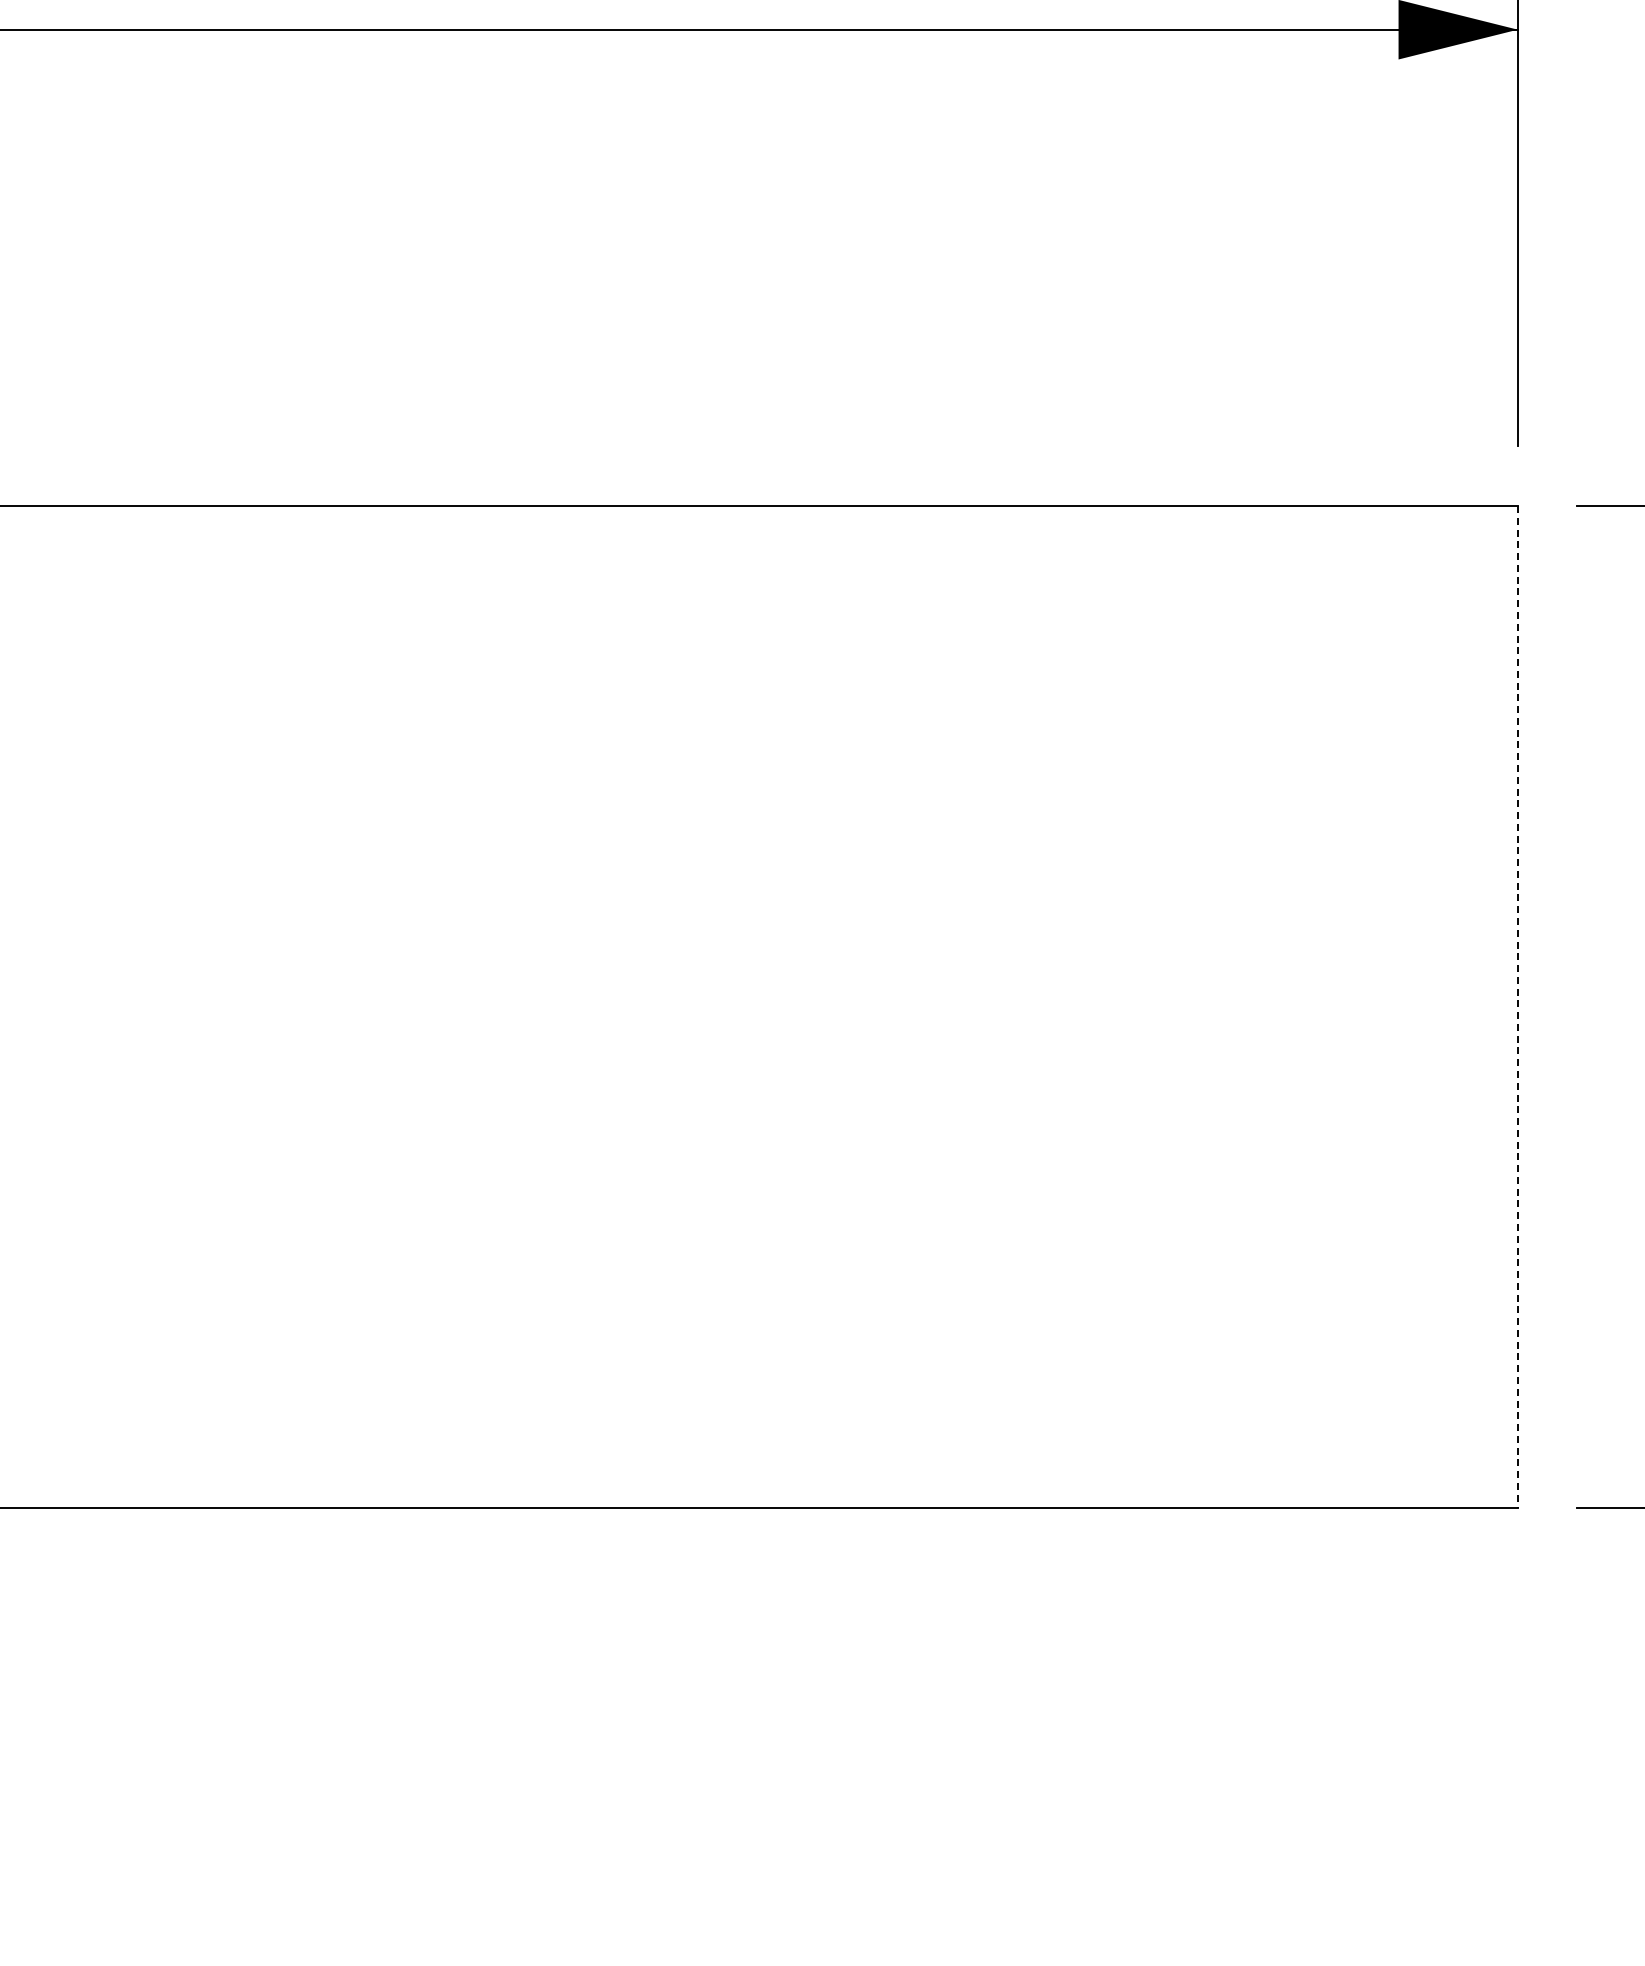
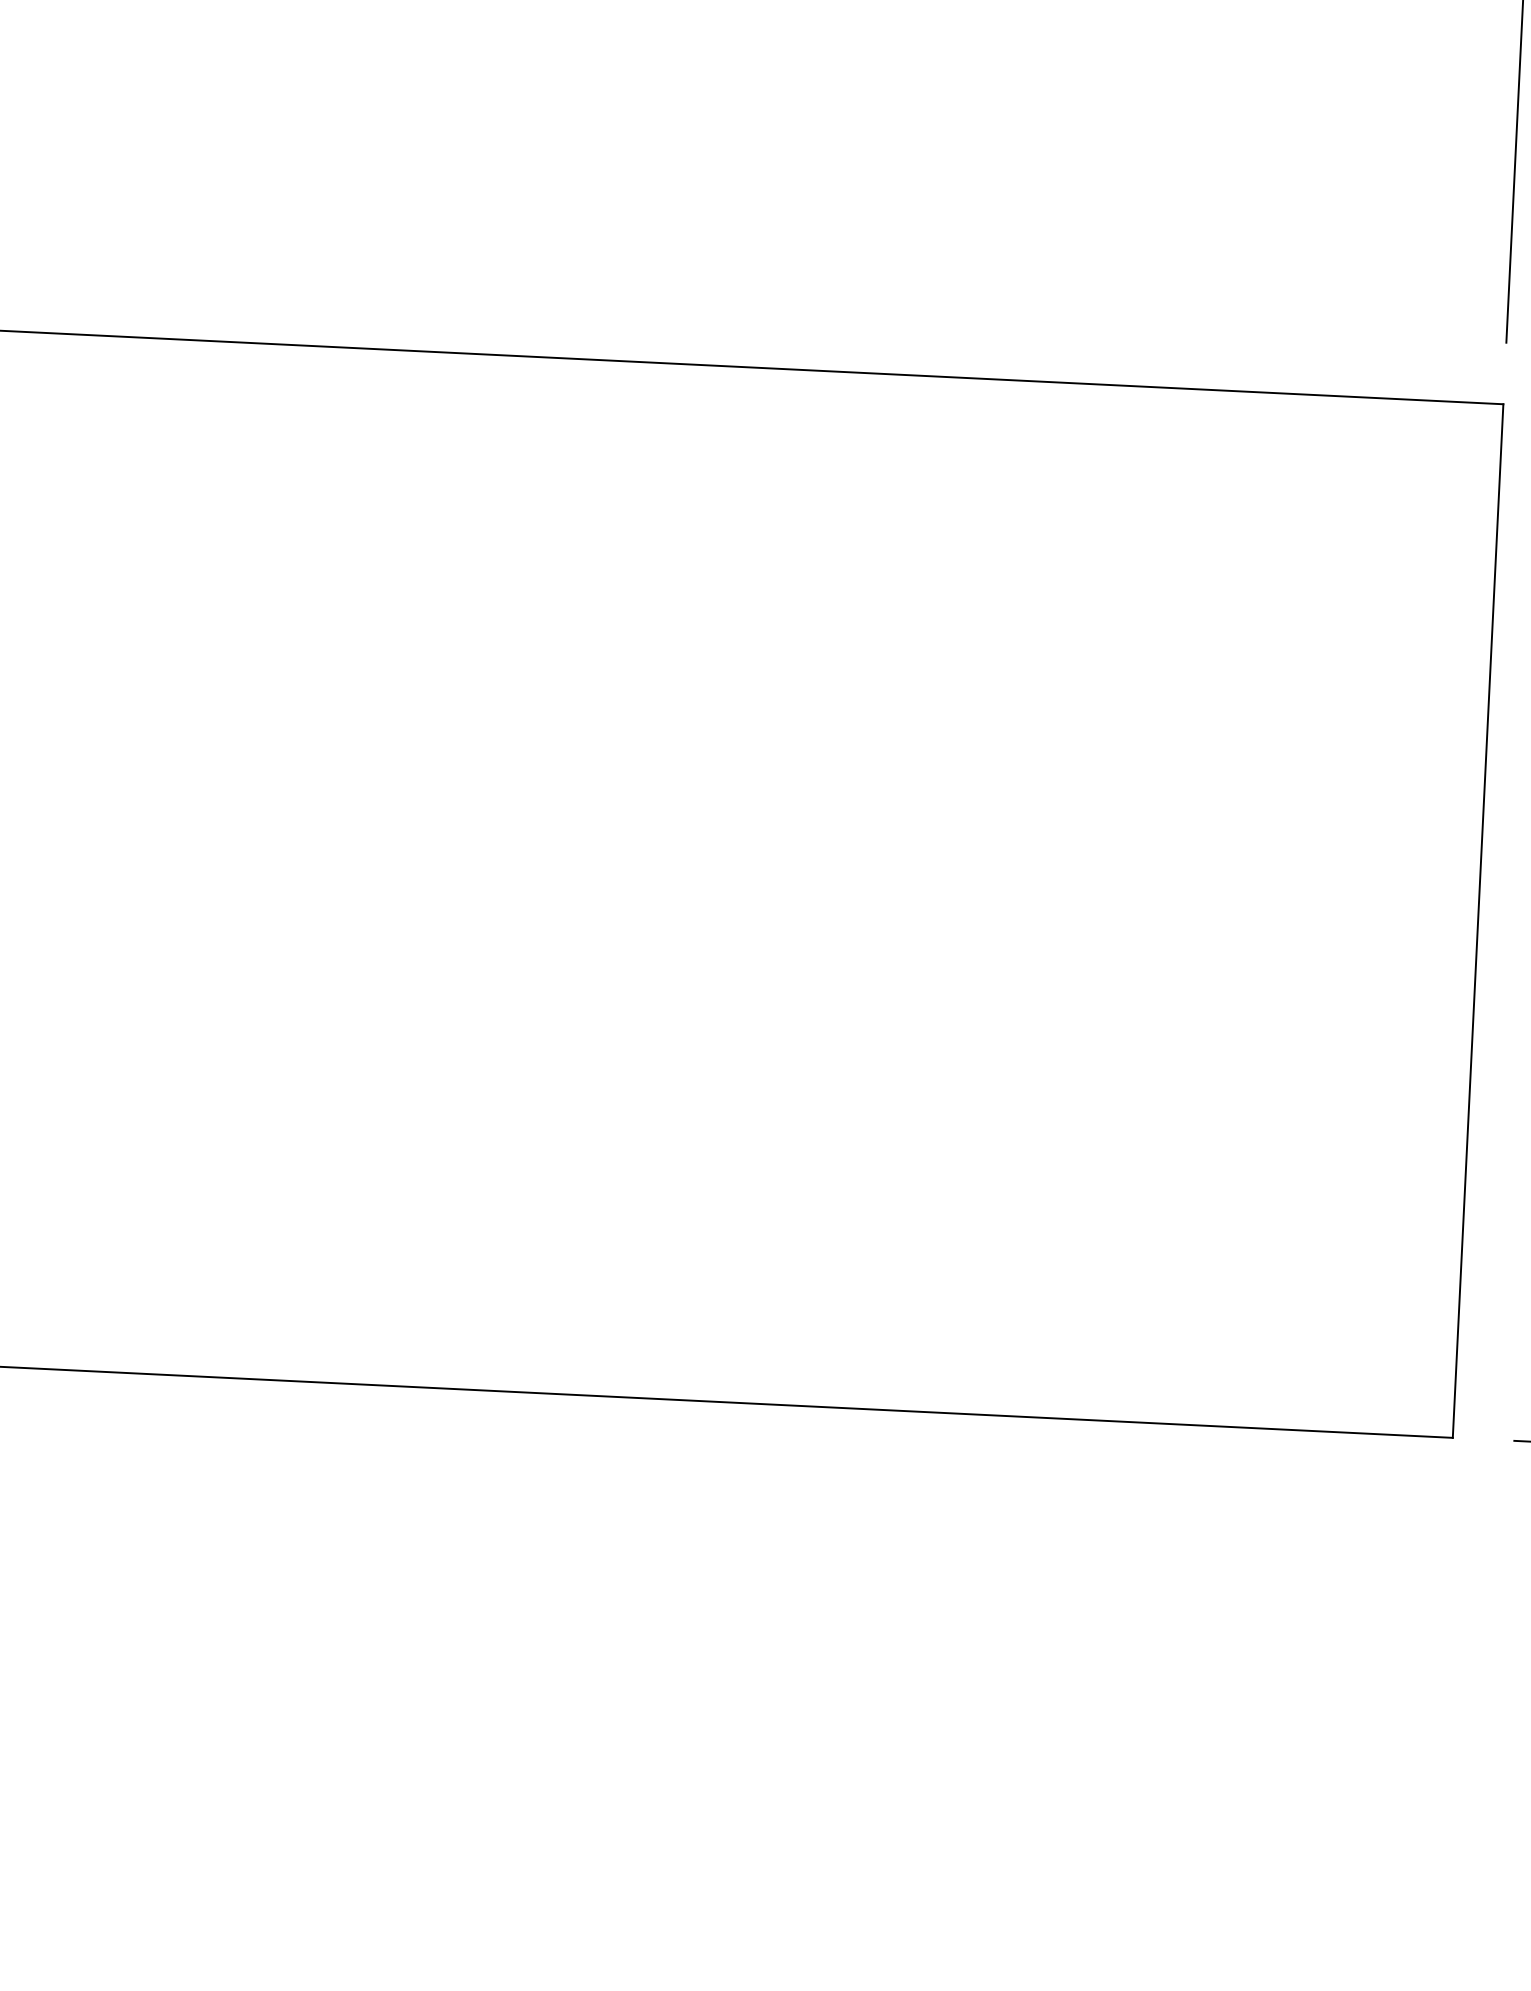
line: (1517, 1006) -> (1477, 920), dashed -> solid

